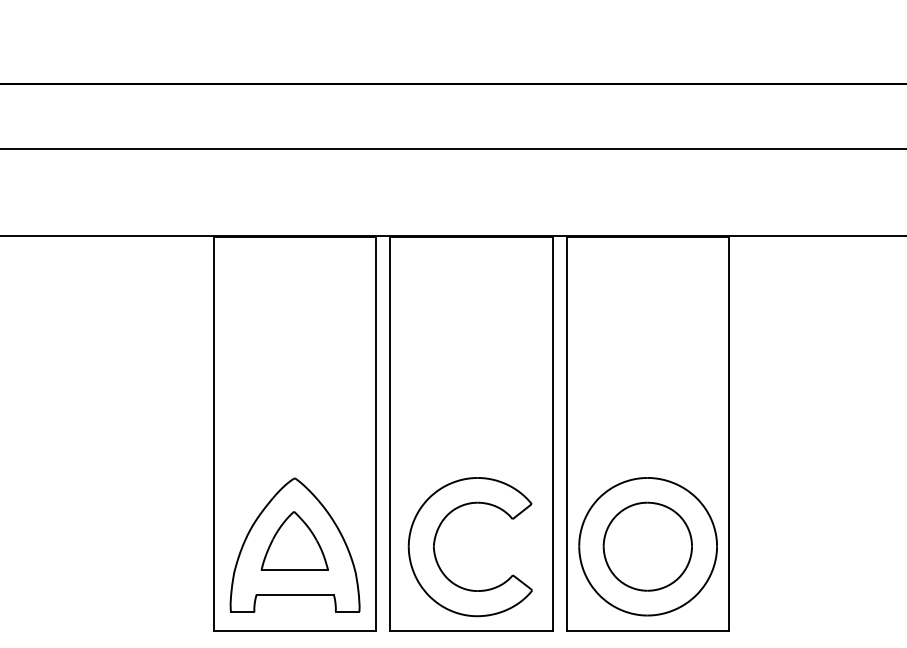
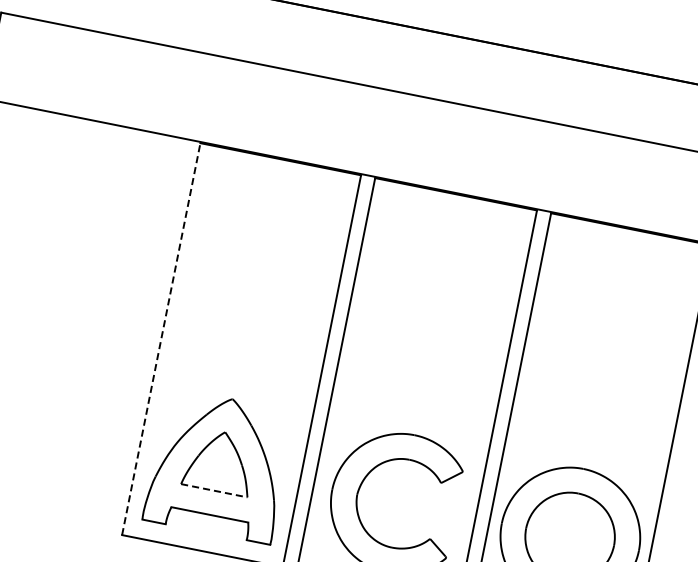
line: (214, 433) -> (161, 338), solid -> dashed
line: (295, 570) -> (214, 490), solid -> dashed

